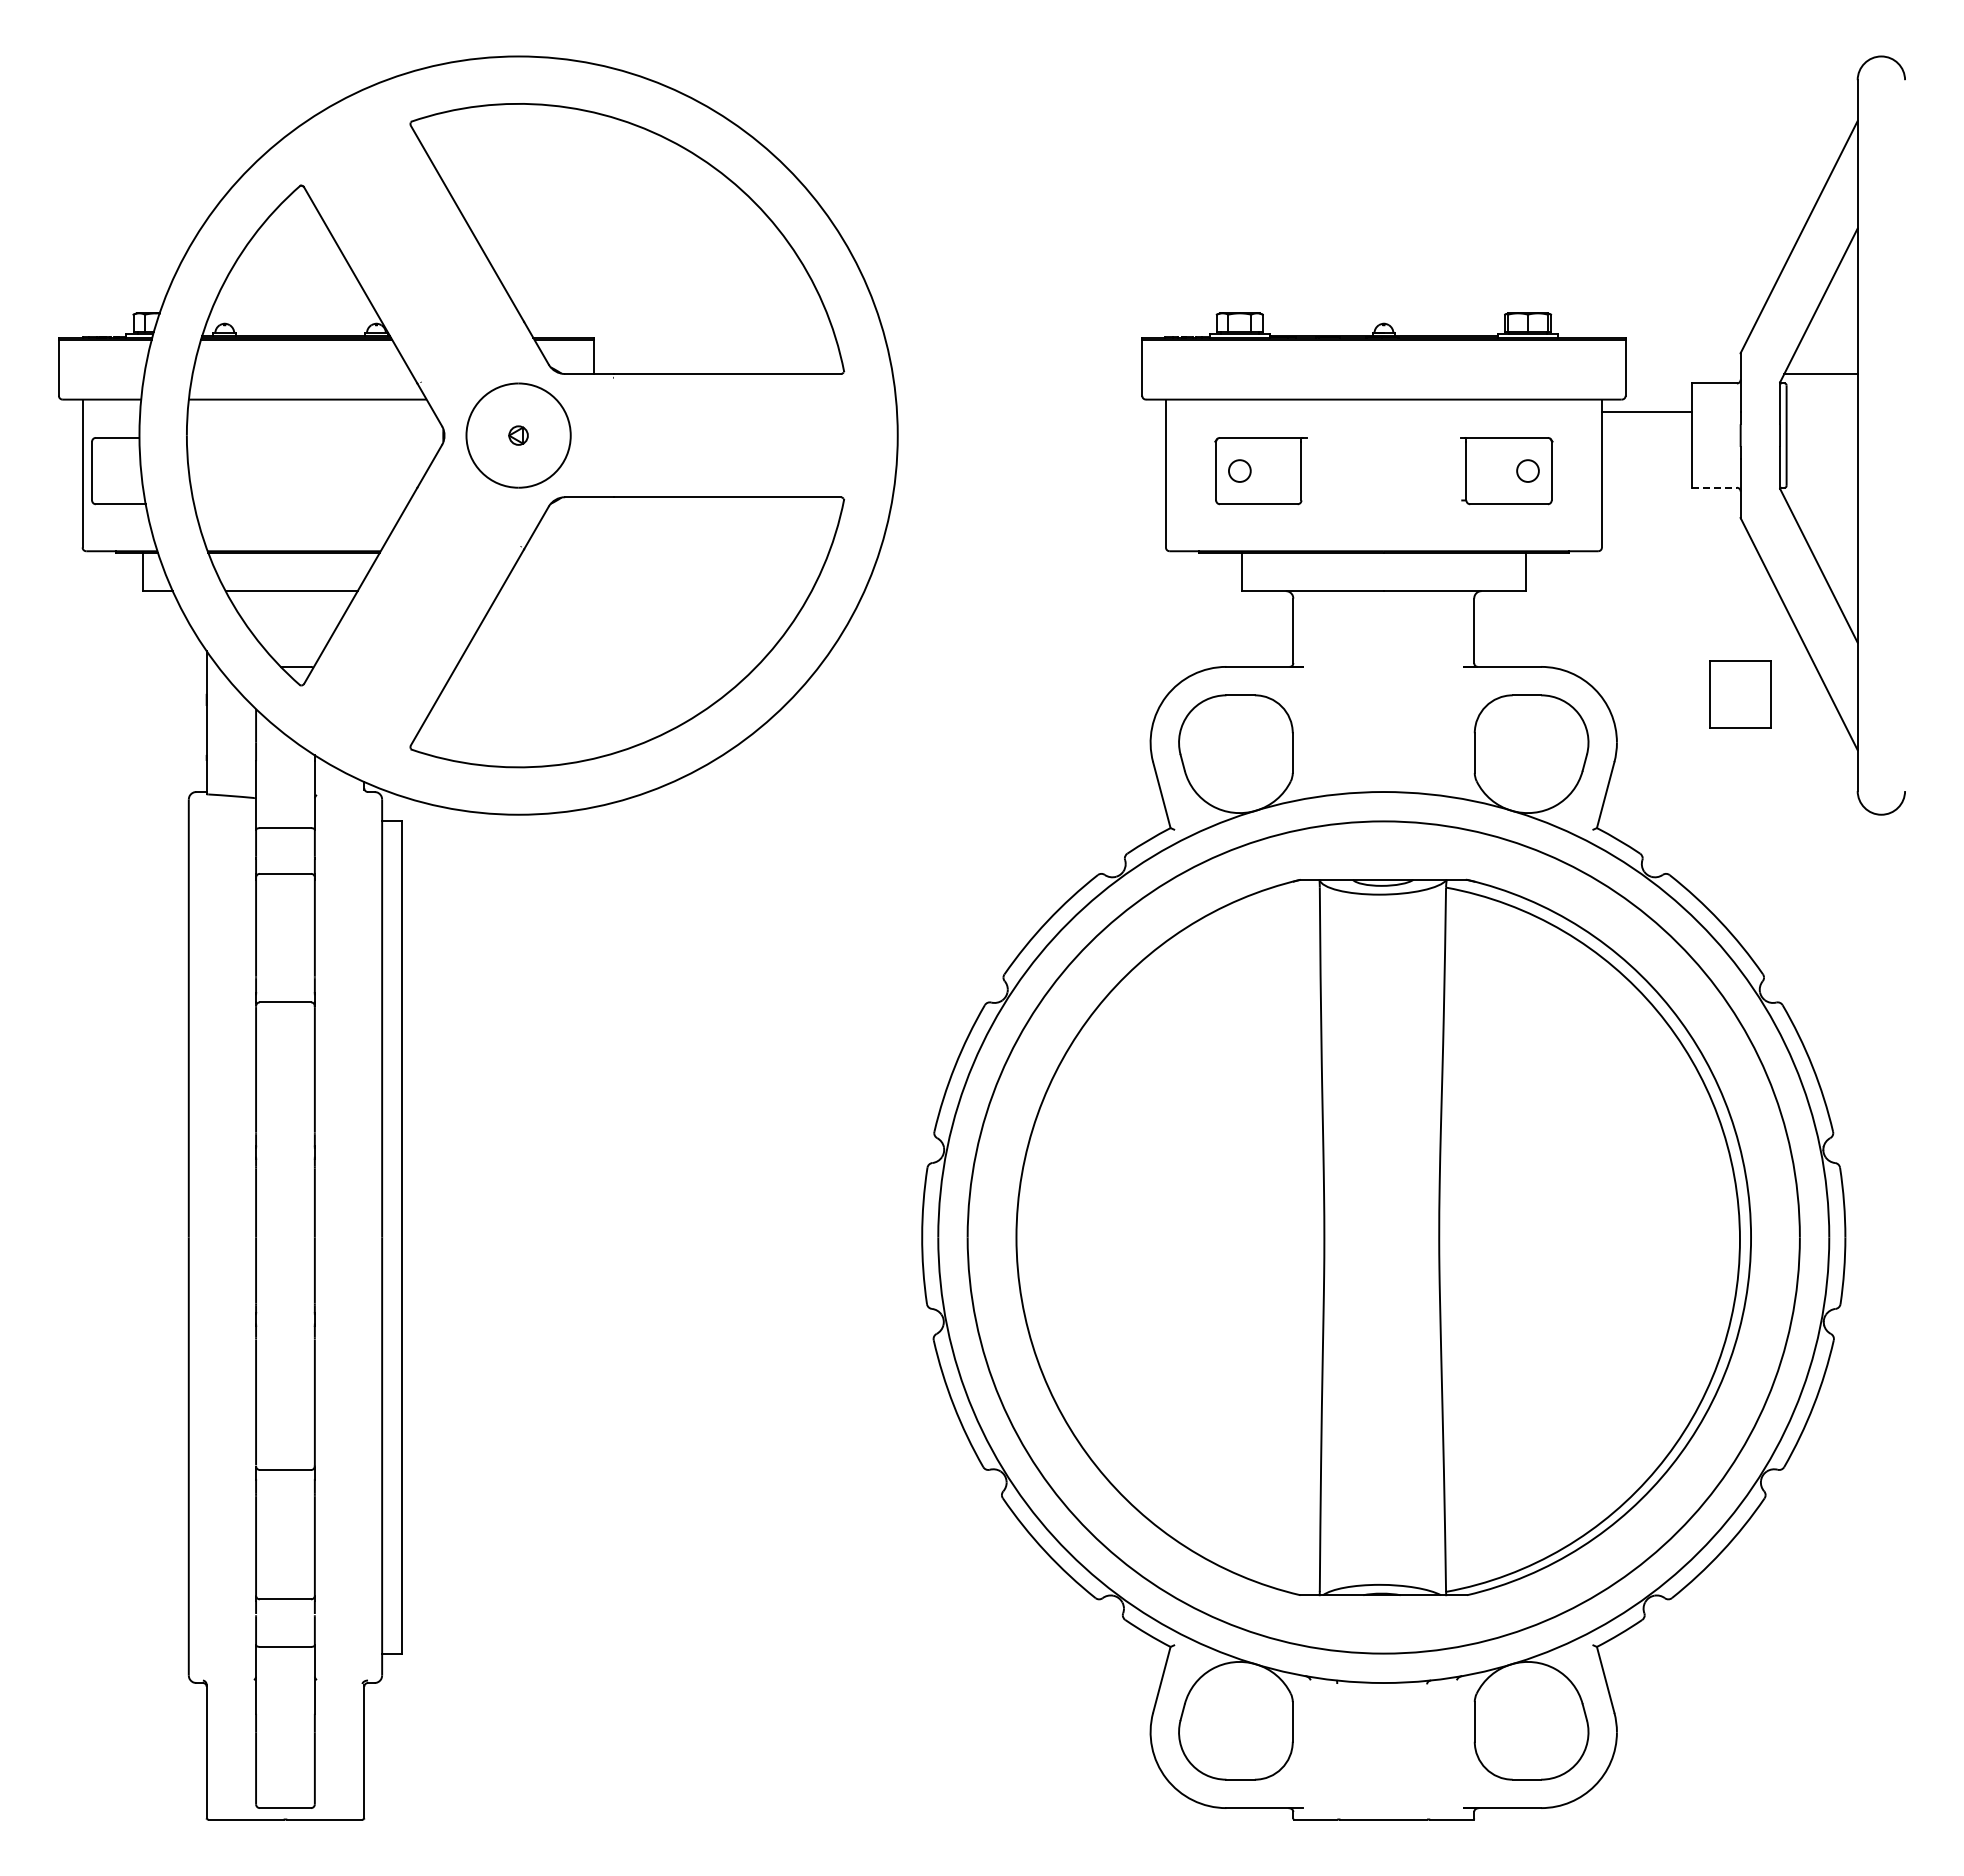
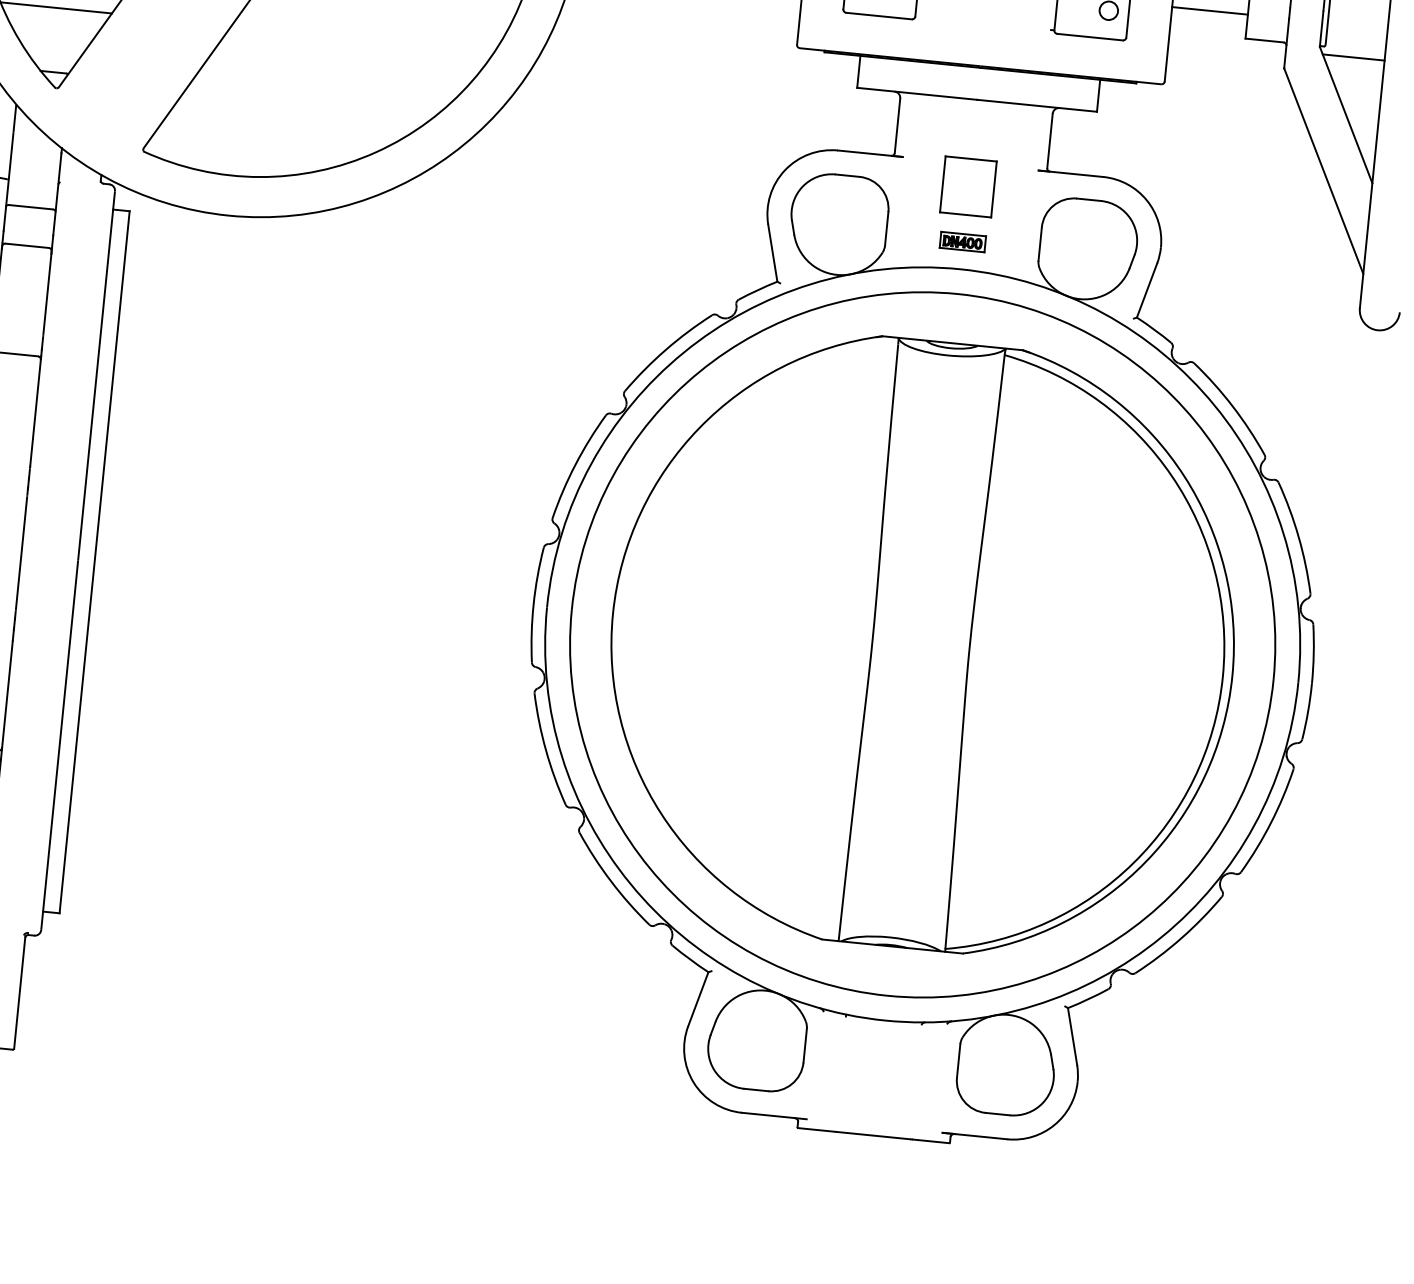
line: (1646, 459) -> (1209, 10), added
line: (1714, 487) -> (1264, 40), dashed -> solid
line: (1820, 497) -> (1353, 57), added
part: (1740, 694) -> (968, 187), moved
part: (1383, 759) -> (962, 241), added

